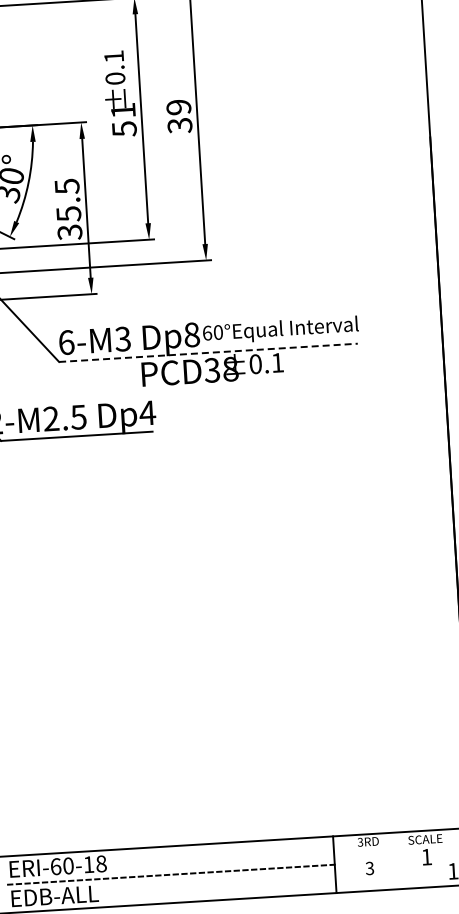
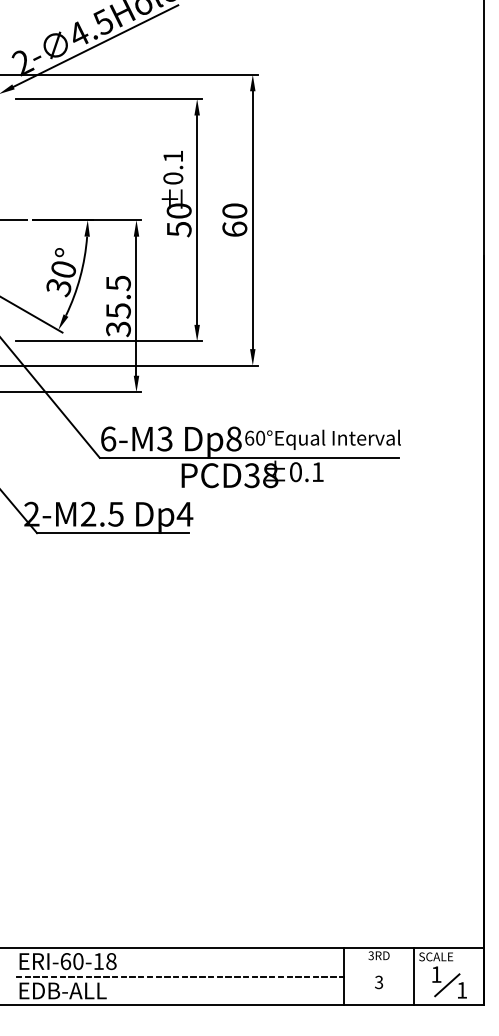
text: (122, 110) -> (178, 210), 51 -> 50
text: (179, 116) -> (234, 220), 39 -> 60
line: (208, 352) -> (249, 457), dashed -> solid
line: (404, 860) -> (414, 976), added
line: (438, 867) -> (447, 985), added

